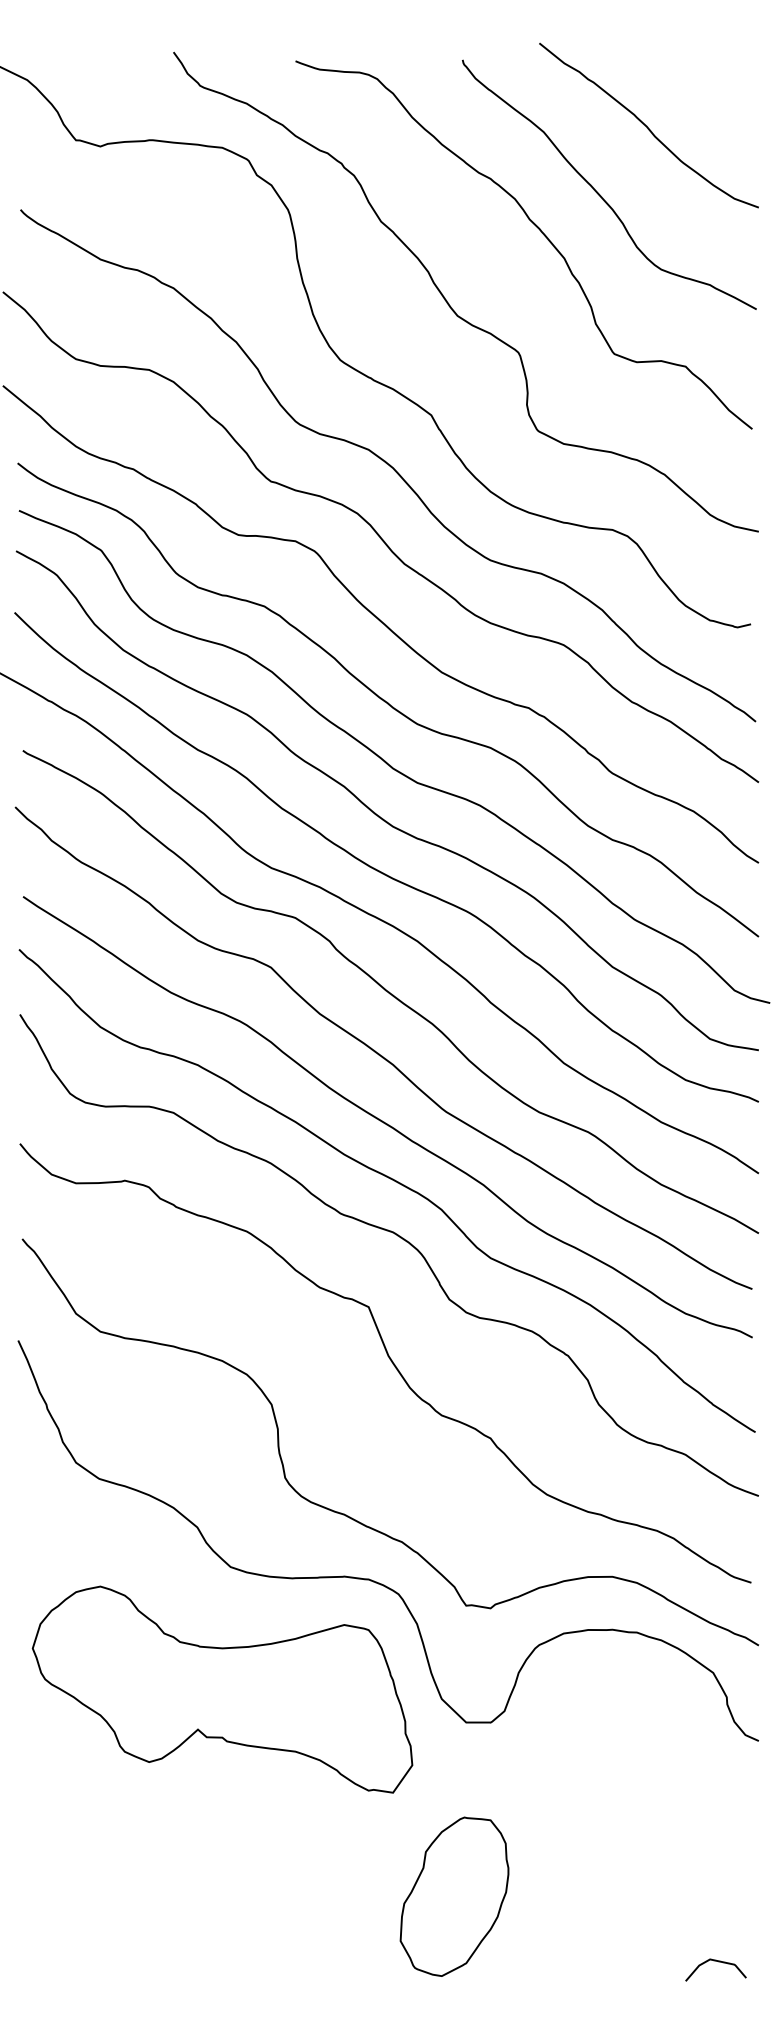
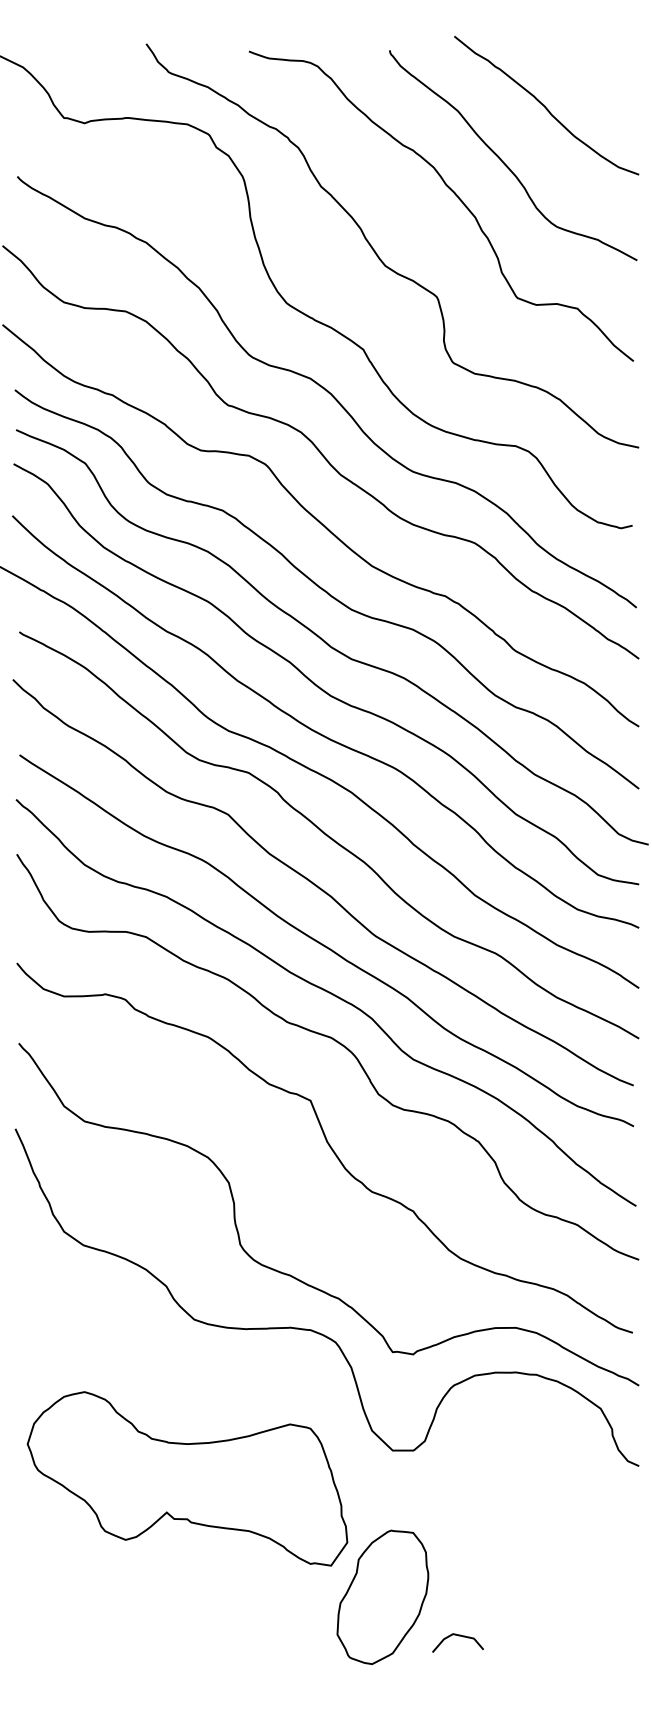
part: (222, 1689) -> (187, 1478), moved
curve: (716, 1962) -> (458, 1636), moved

